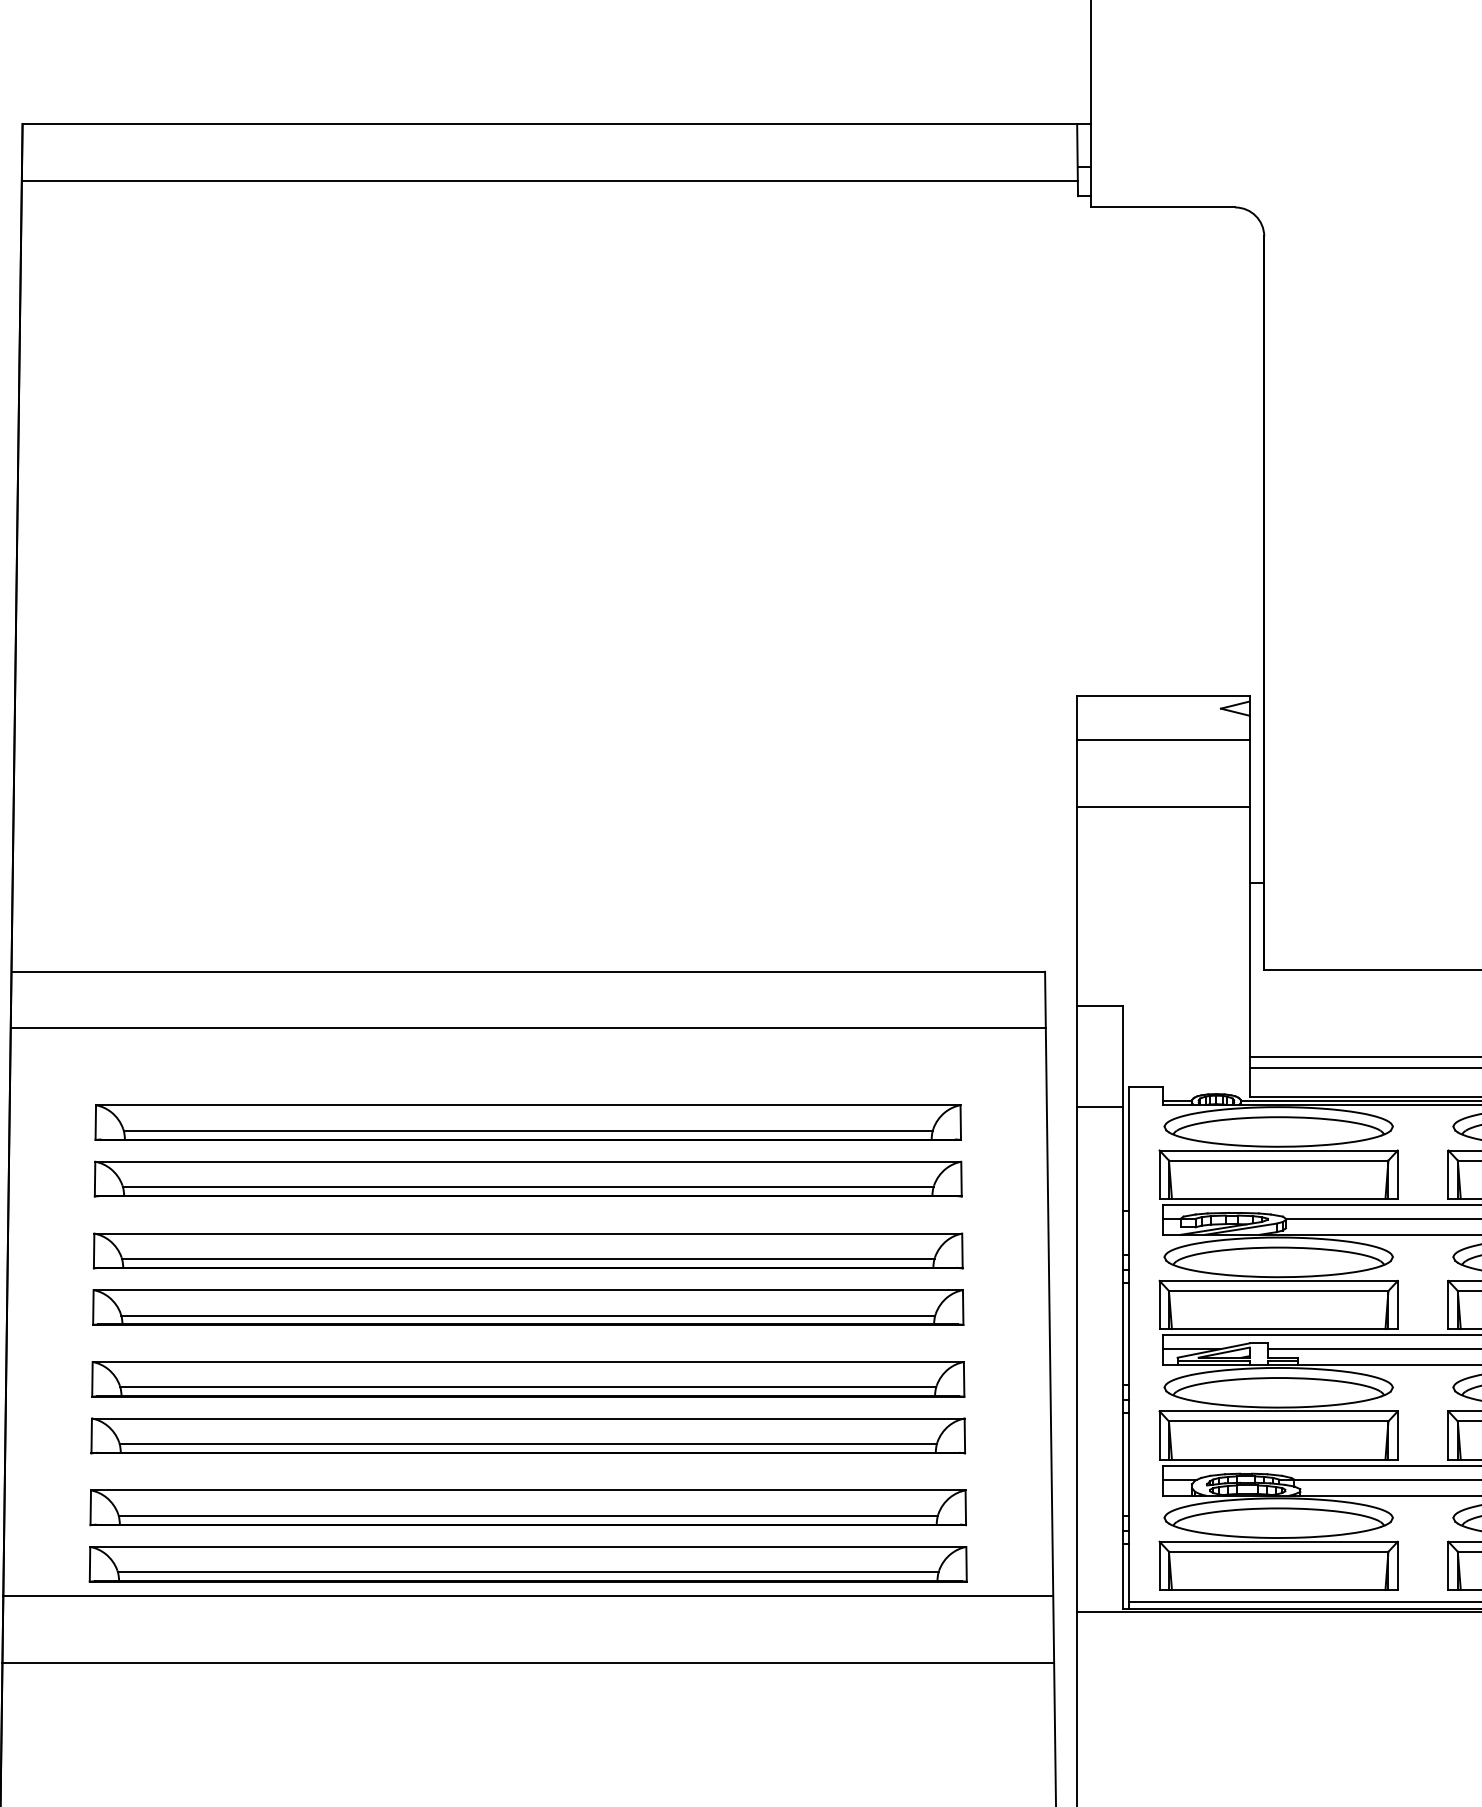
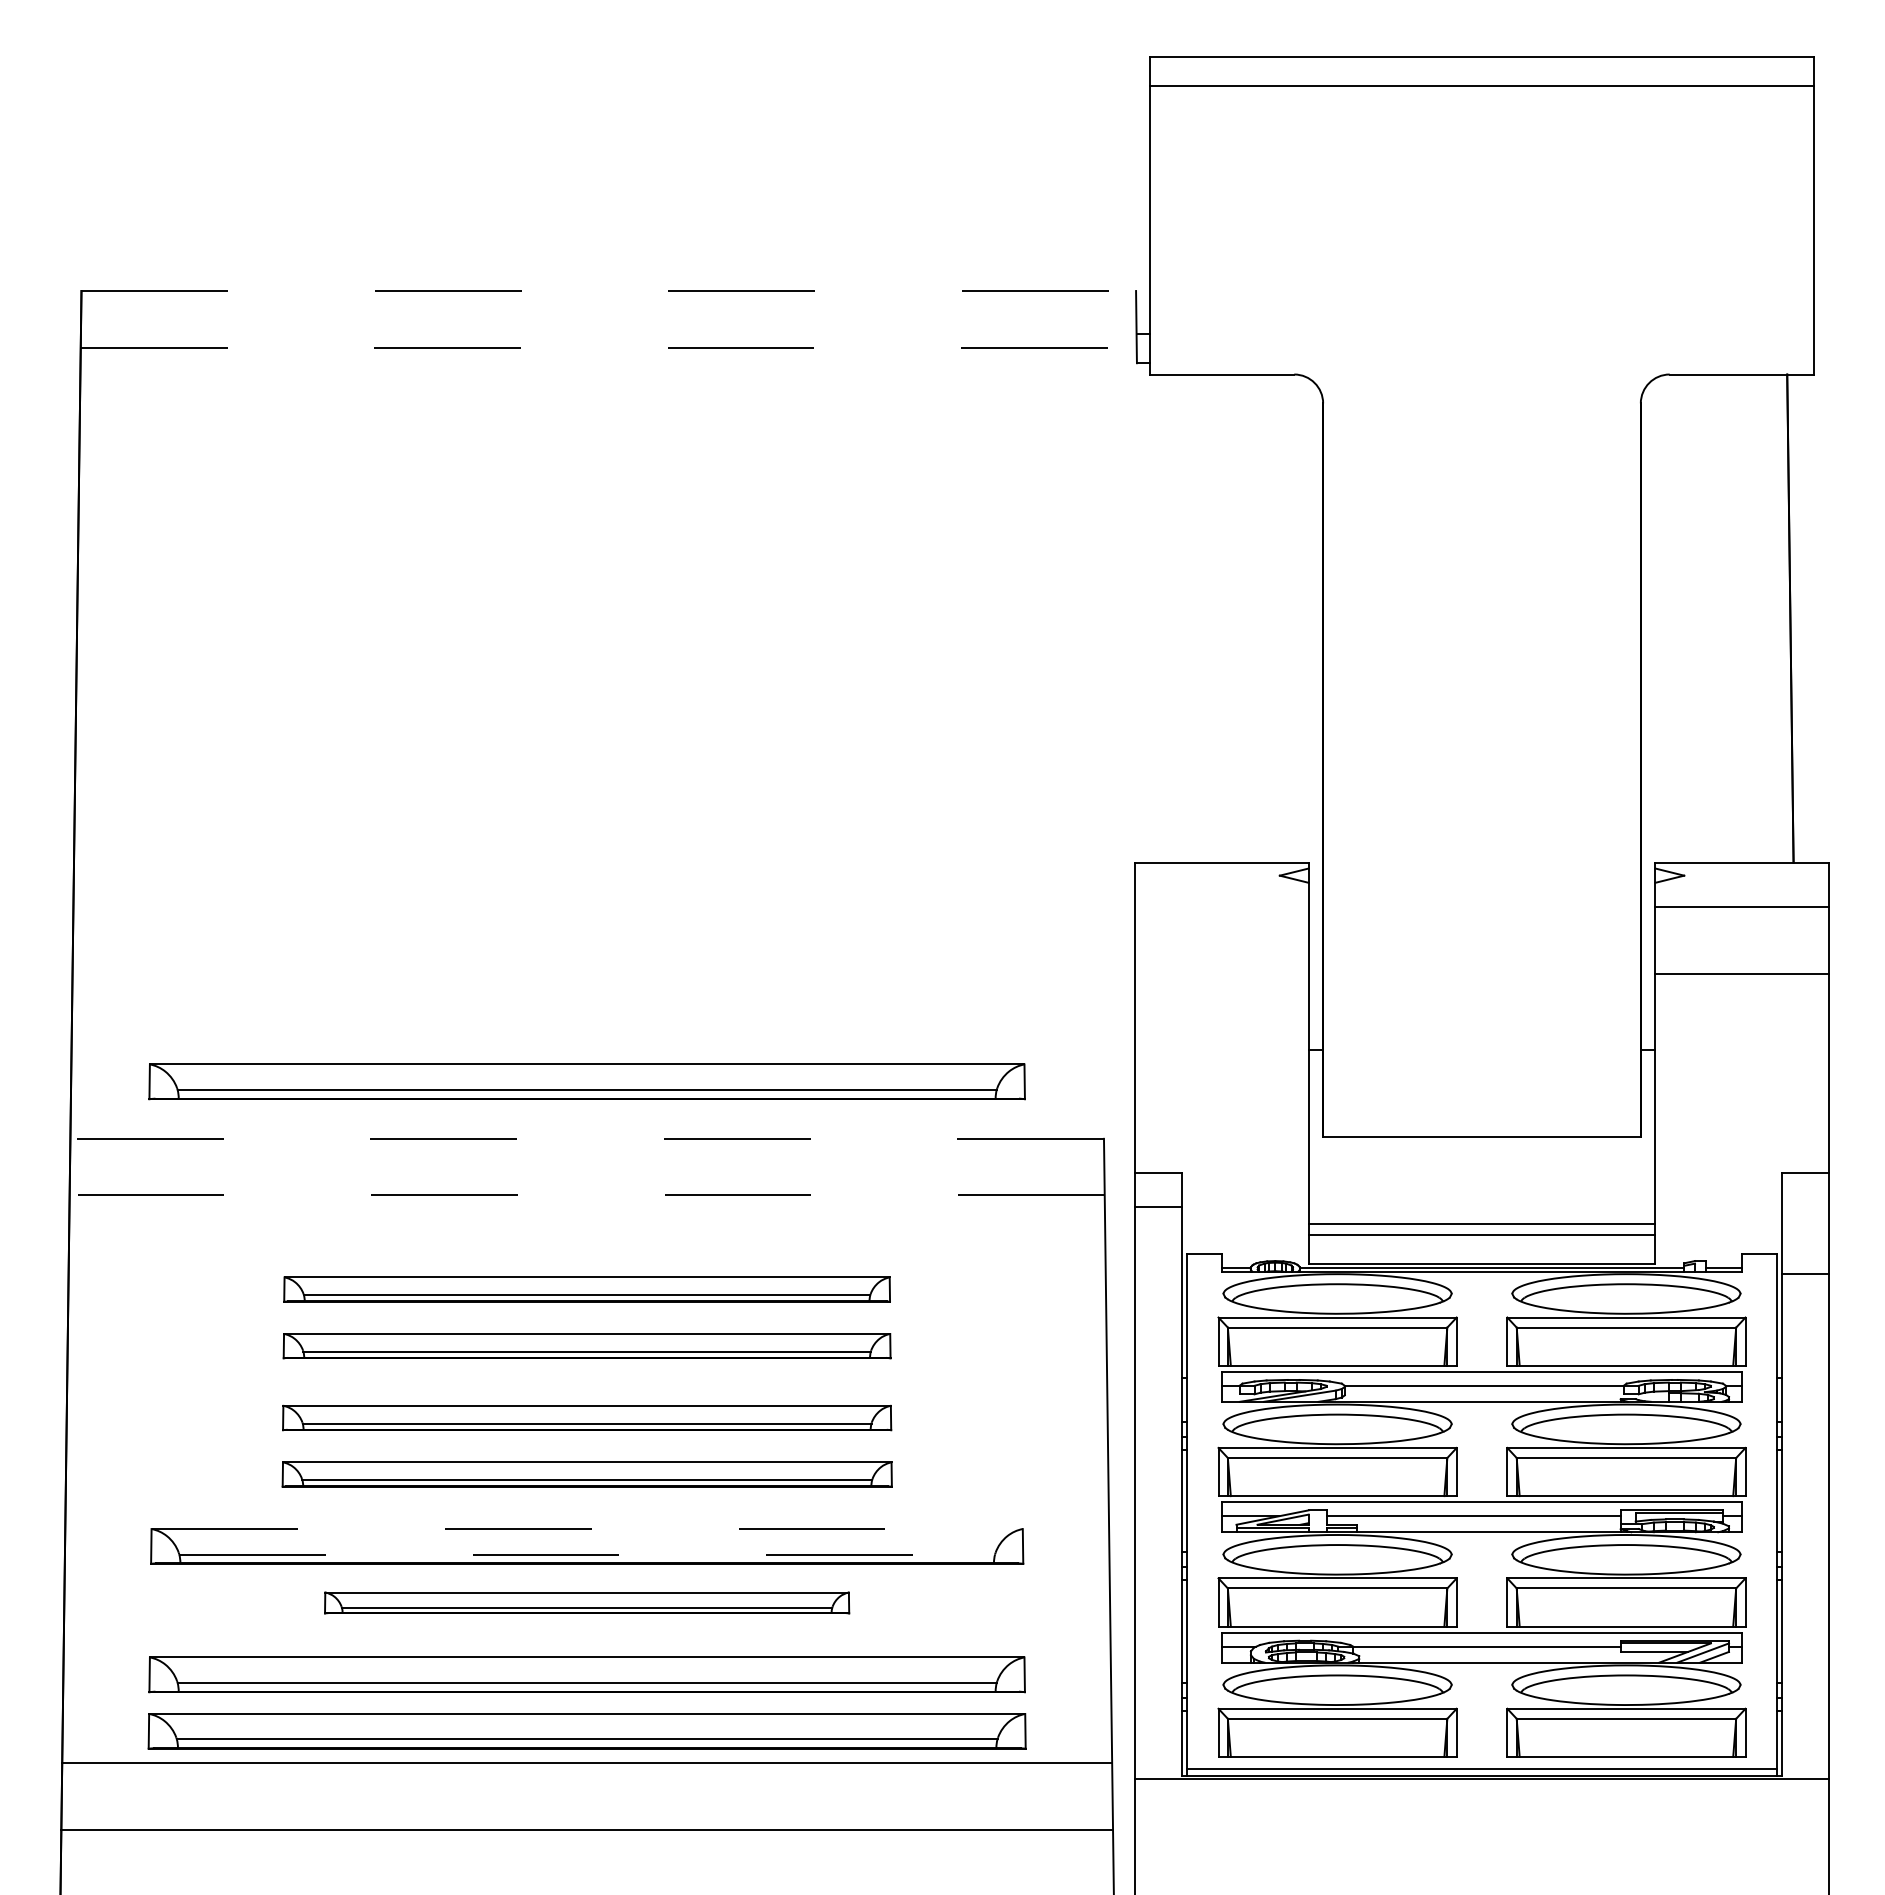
line: (557, 124) -> (616, 291), solid -> dashed
line: (550, 180) -> (609, 347), solid -> dashed
line: (1162, 740) -> (1221, 907), removed
line: (1162, 807) -> (1221, 974), removed
part: (527, 914) -> (586, 1081), added
line: (528, 971) -> (587, 1138), solid -> dashed
line: (528, 1027) -> (587, 1194), solid -> dashed
line: (1099, 1106) -> (1158, 1206), moved
part: (527, 1122) -> (586, 1289), size x0.7
part: (527, 1178) -> (586, 1345), size x0.7
part: (527, 1250) -> (586, 1417), size x0.7
part: (528, 1307) -> (587, 1474), size x0.7
line: (528, 1362) -> (587, 1529), solid -> dashed
line: (528, 1387) -> (587, 1554), solid -> dashed
part: (527, 1435) -> (586, 1602), size x0.6

